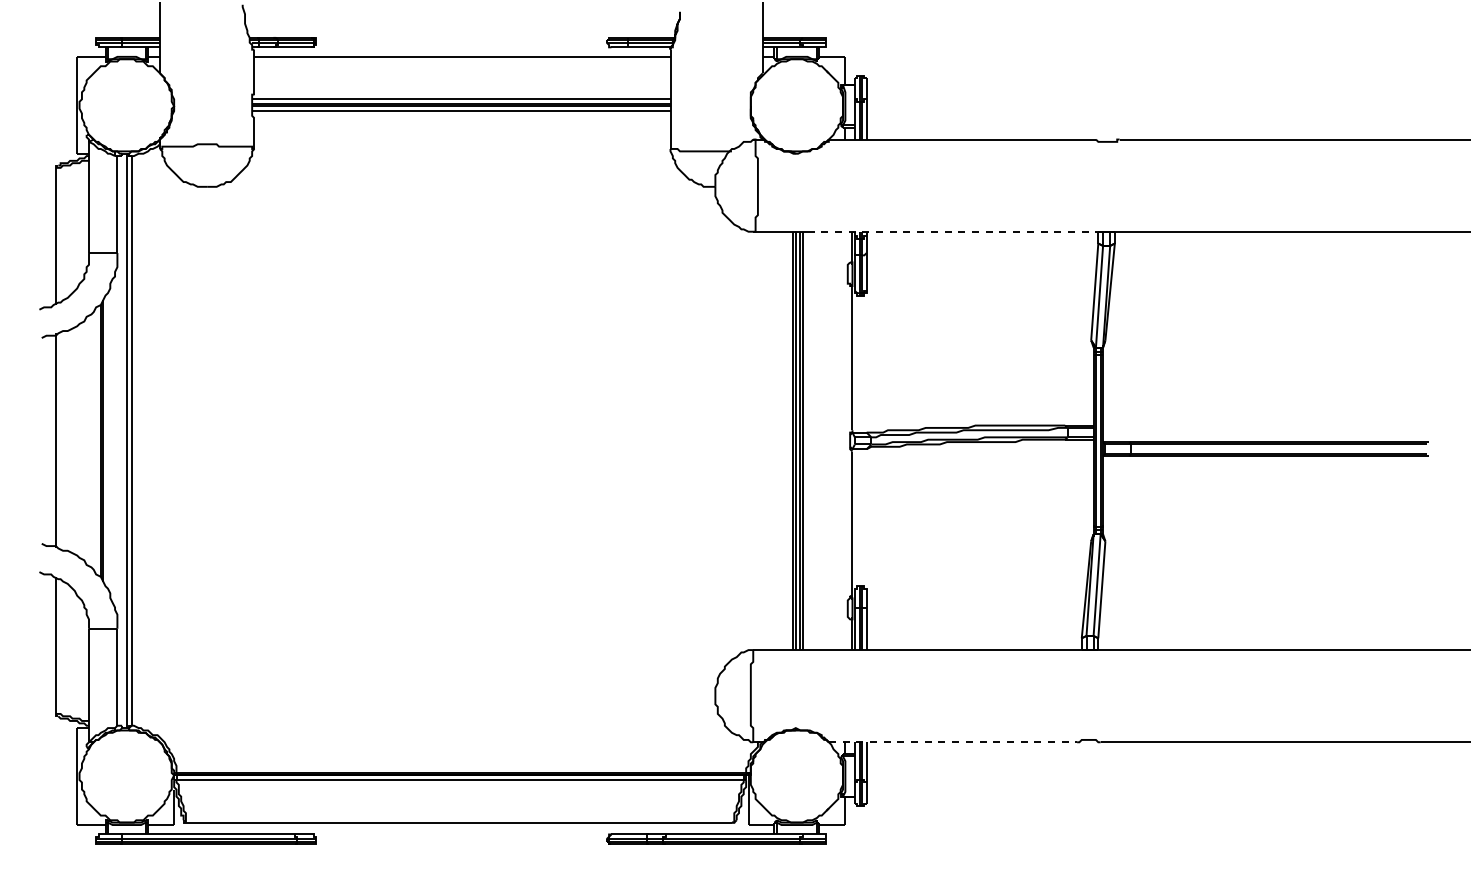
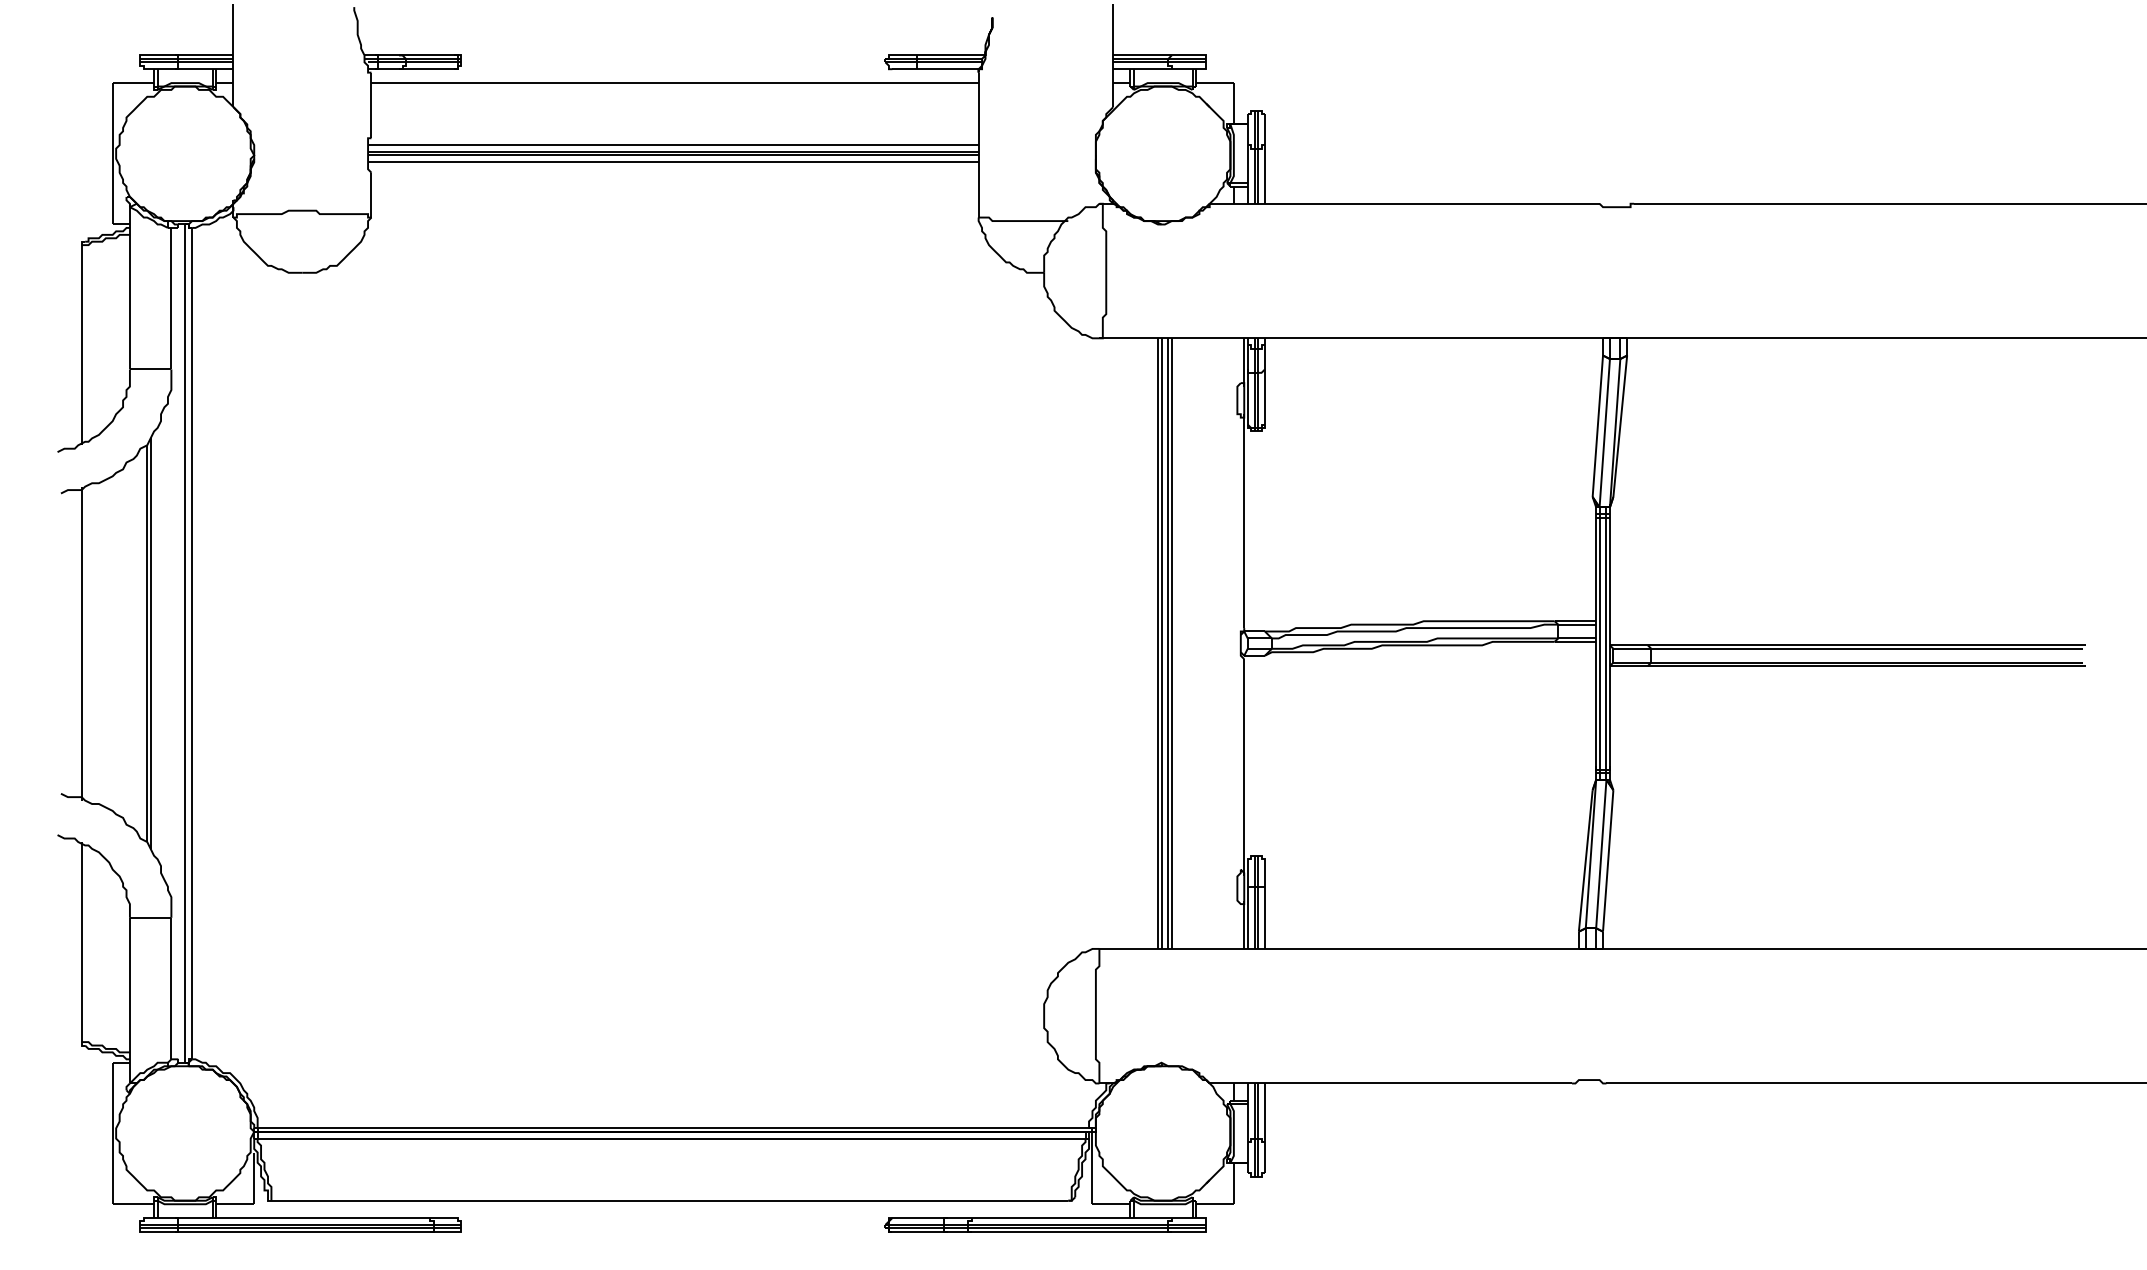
line: (952, 231) -> (1390, 337), dashed -> solid
line: (953, 742) -> (1391, 1083), dashed -> solid

